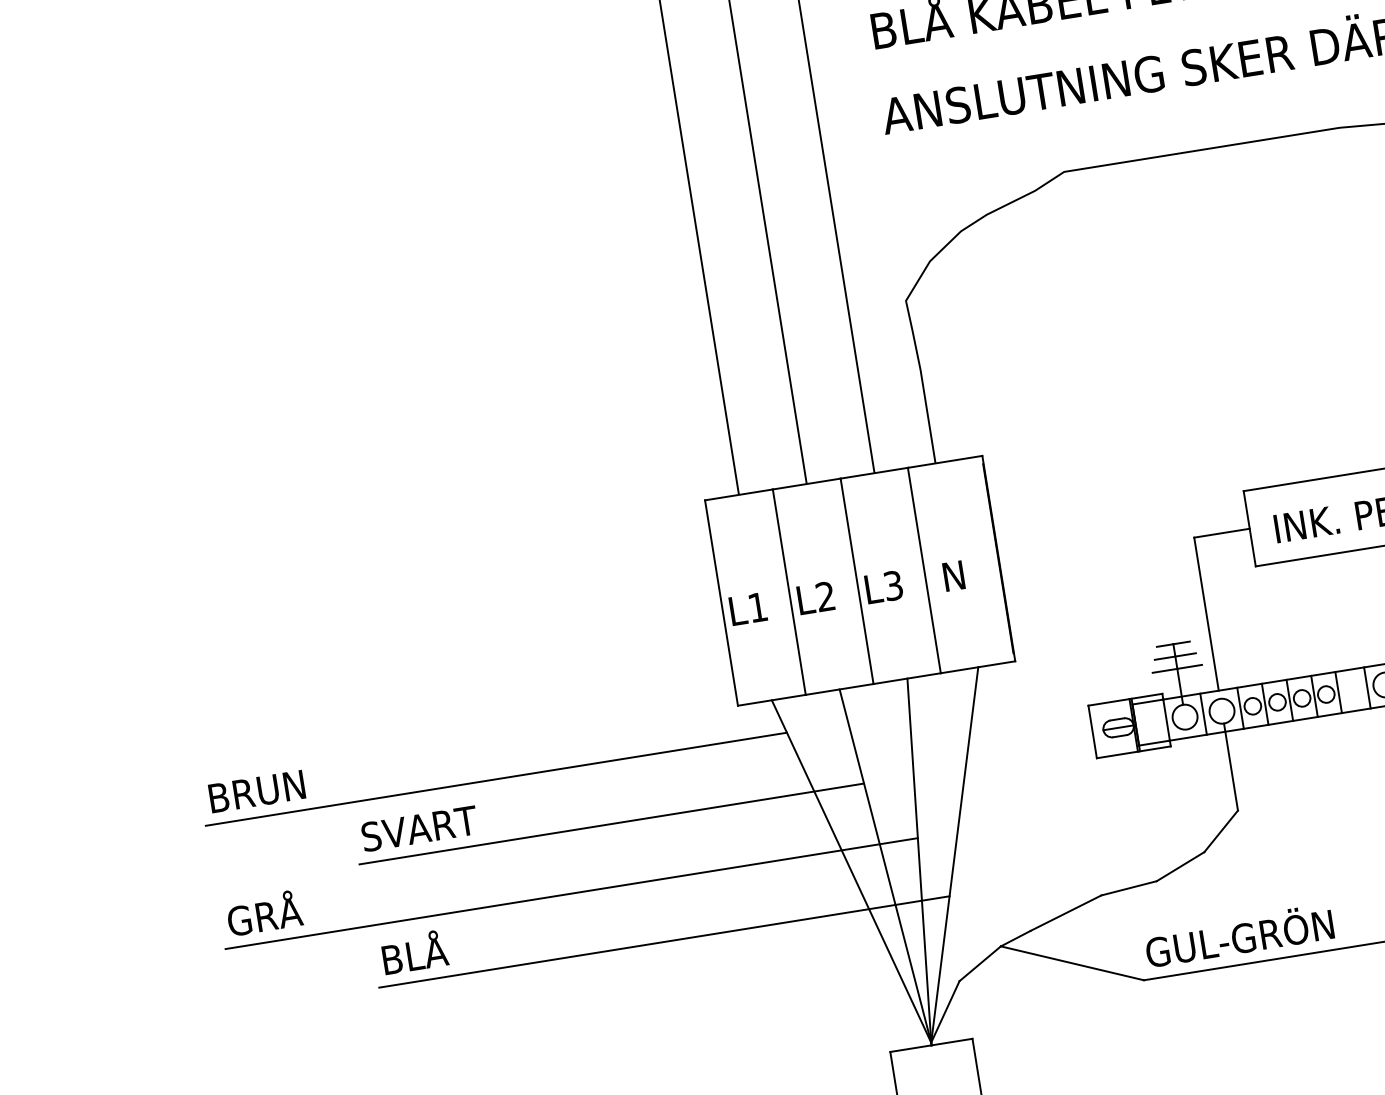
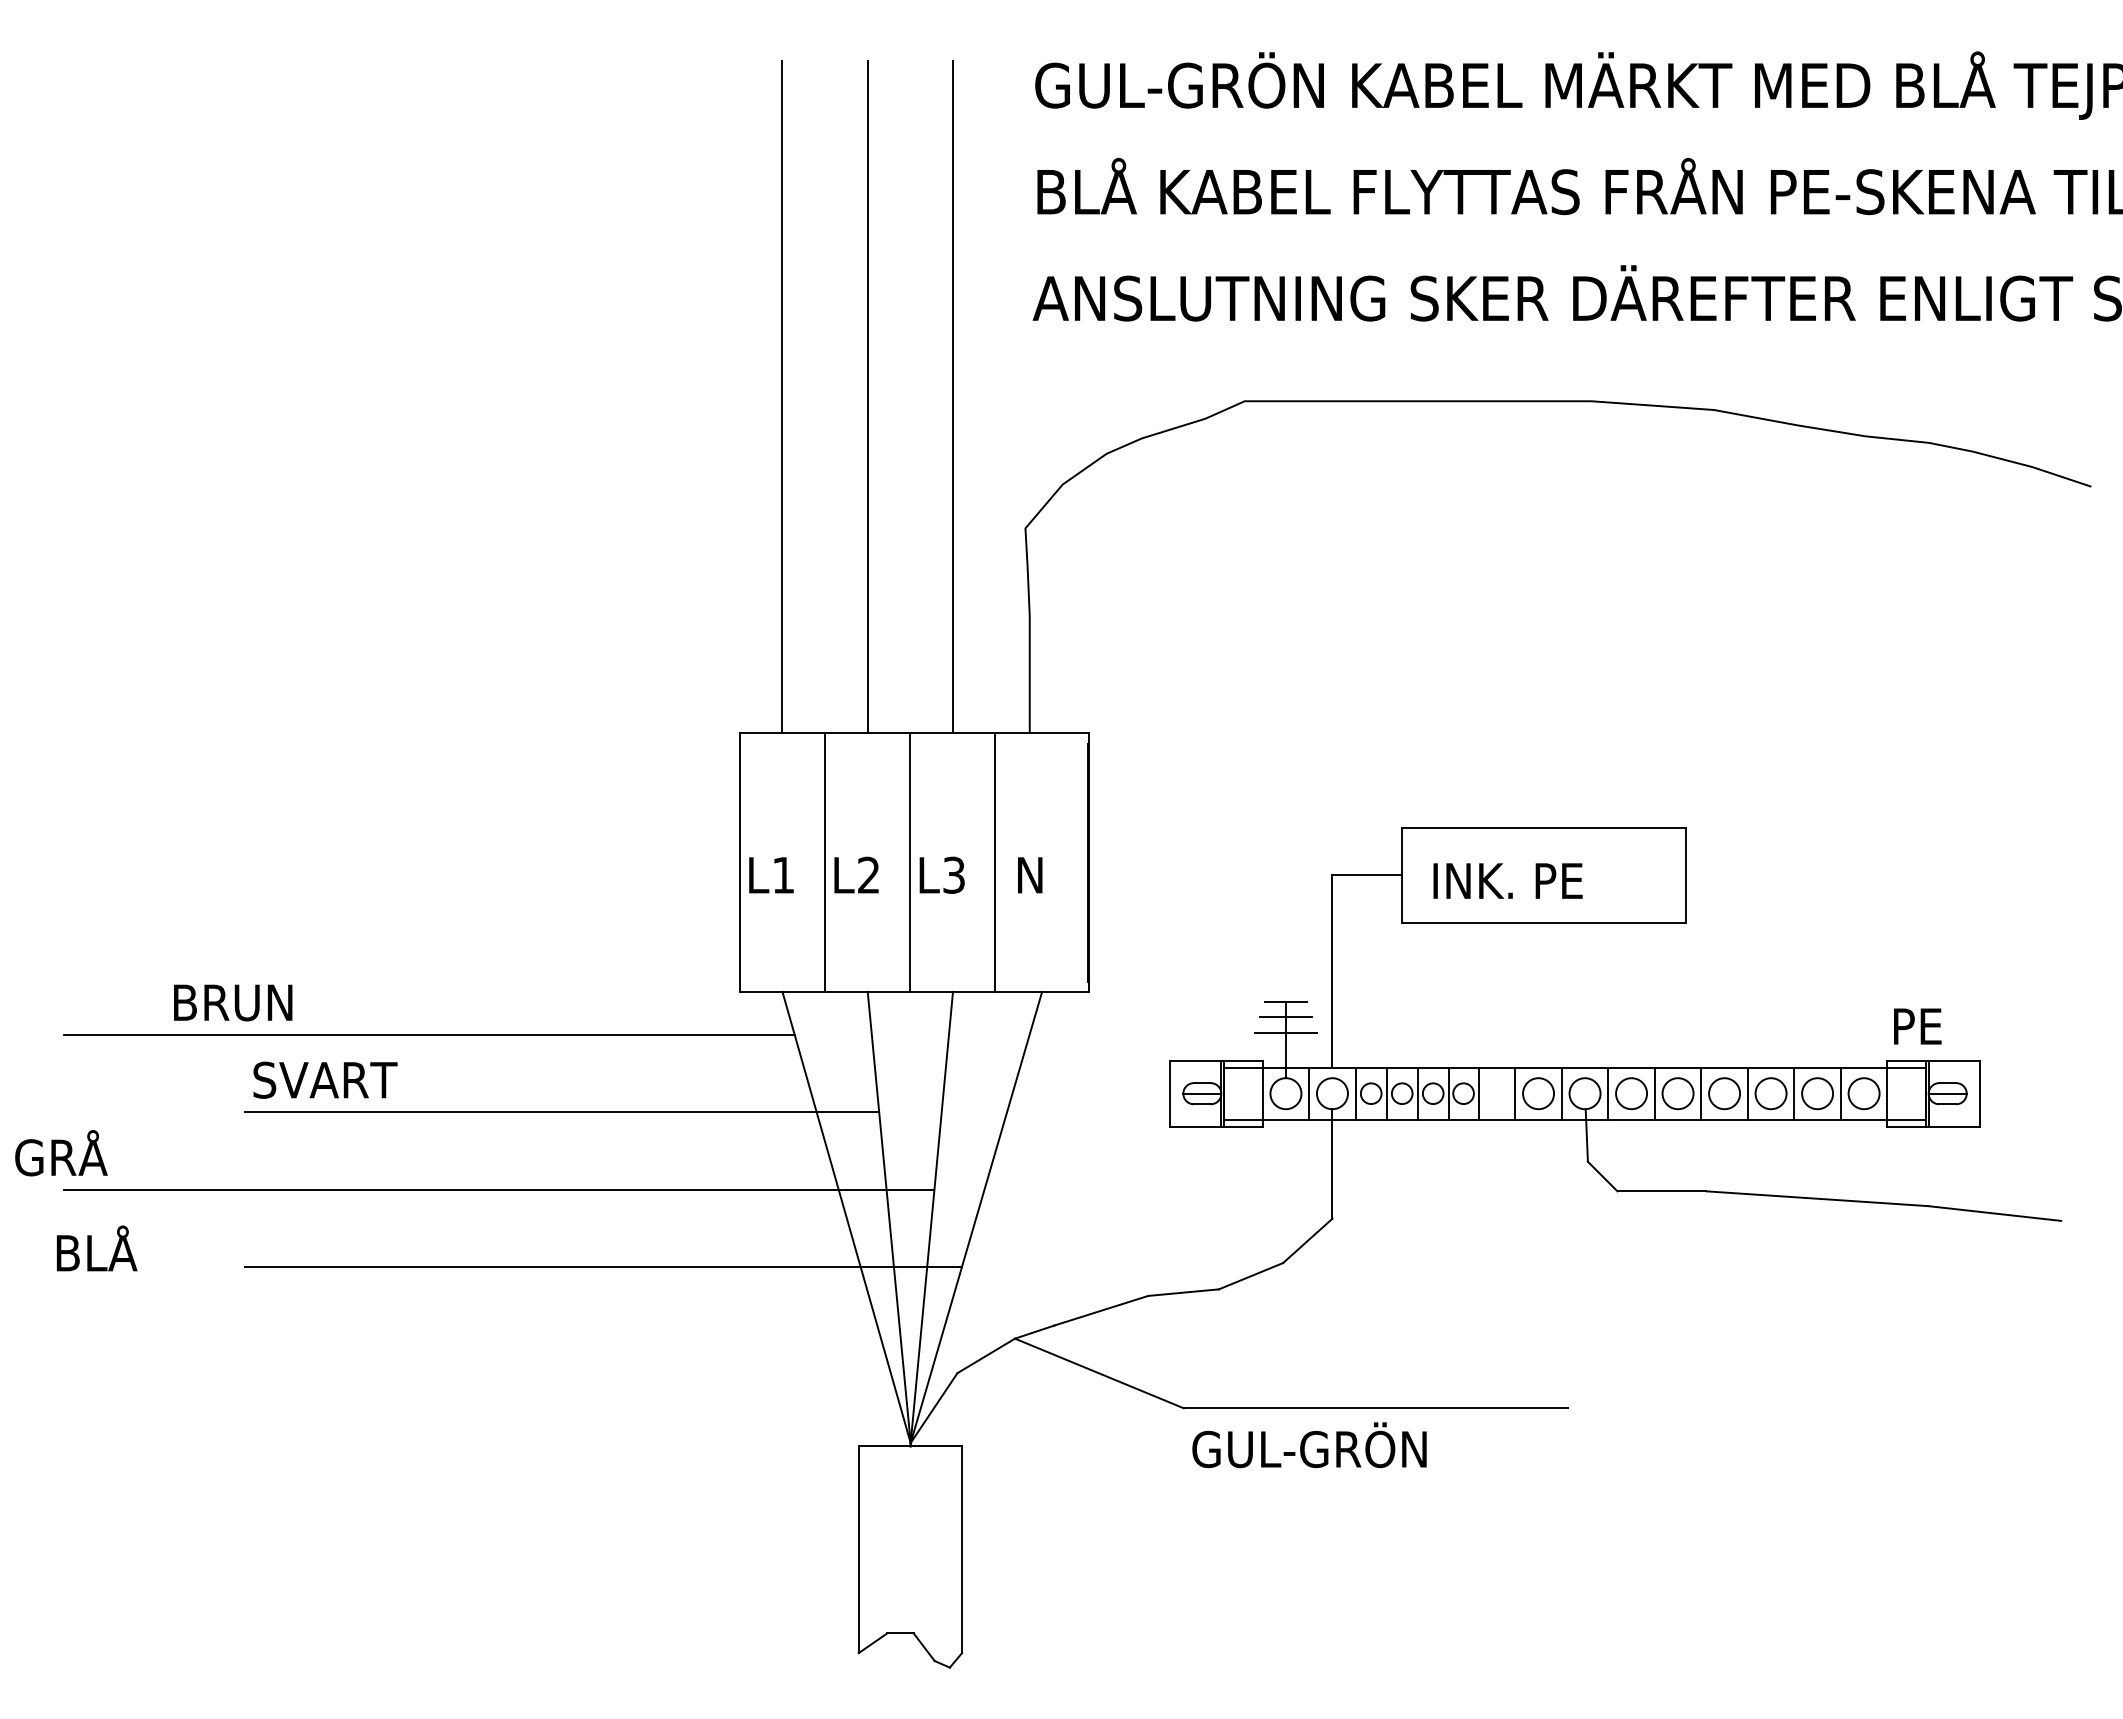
text: (257, 791) -> (233, 1002), moved
text: (264, 913) -> (61, 1153), moved
text: (1239, 935) -> (1309, 1445), moved
text: (415, 952) -> (97, 1248), moved

